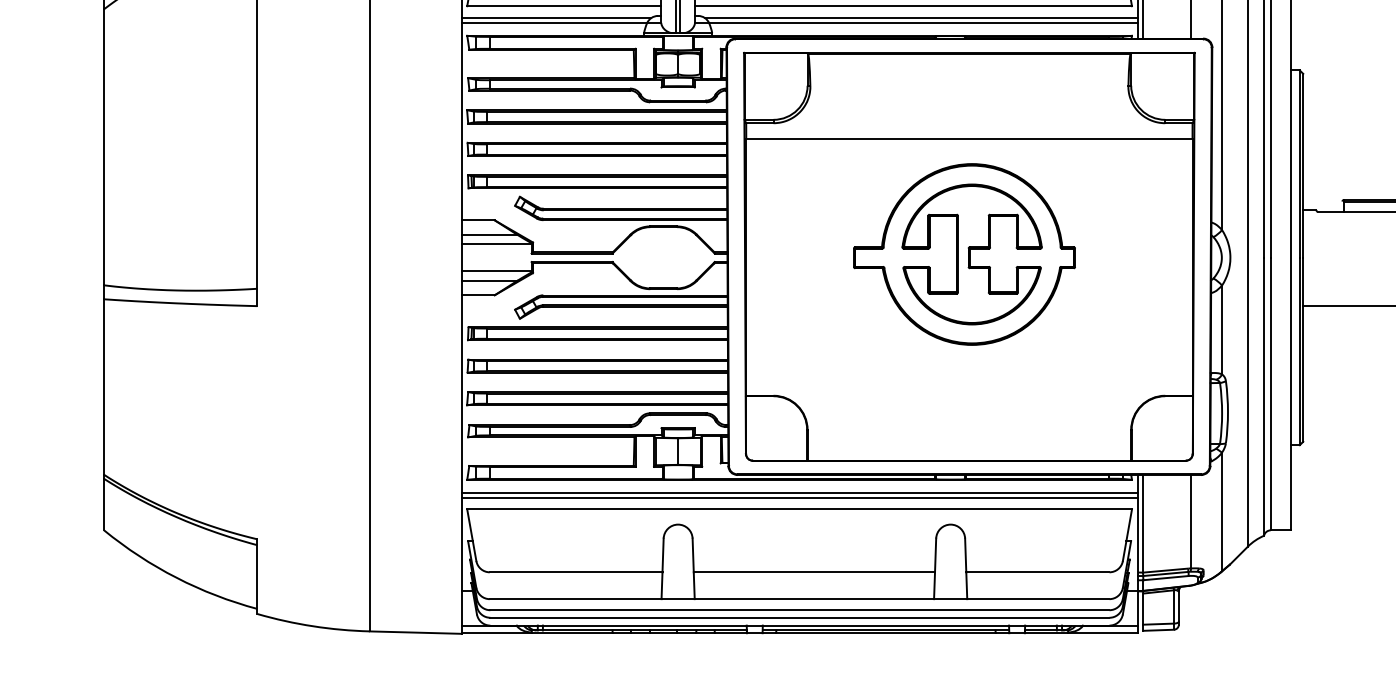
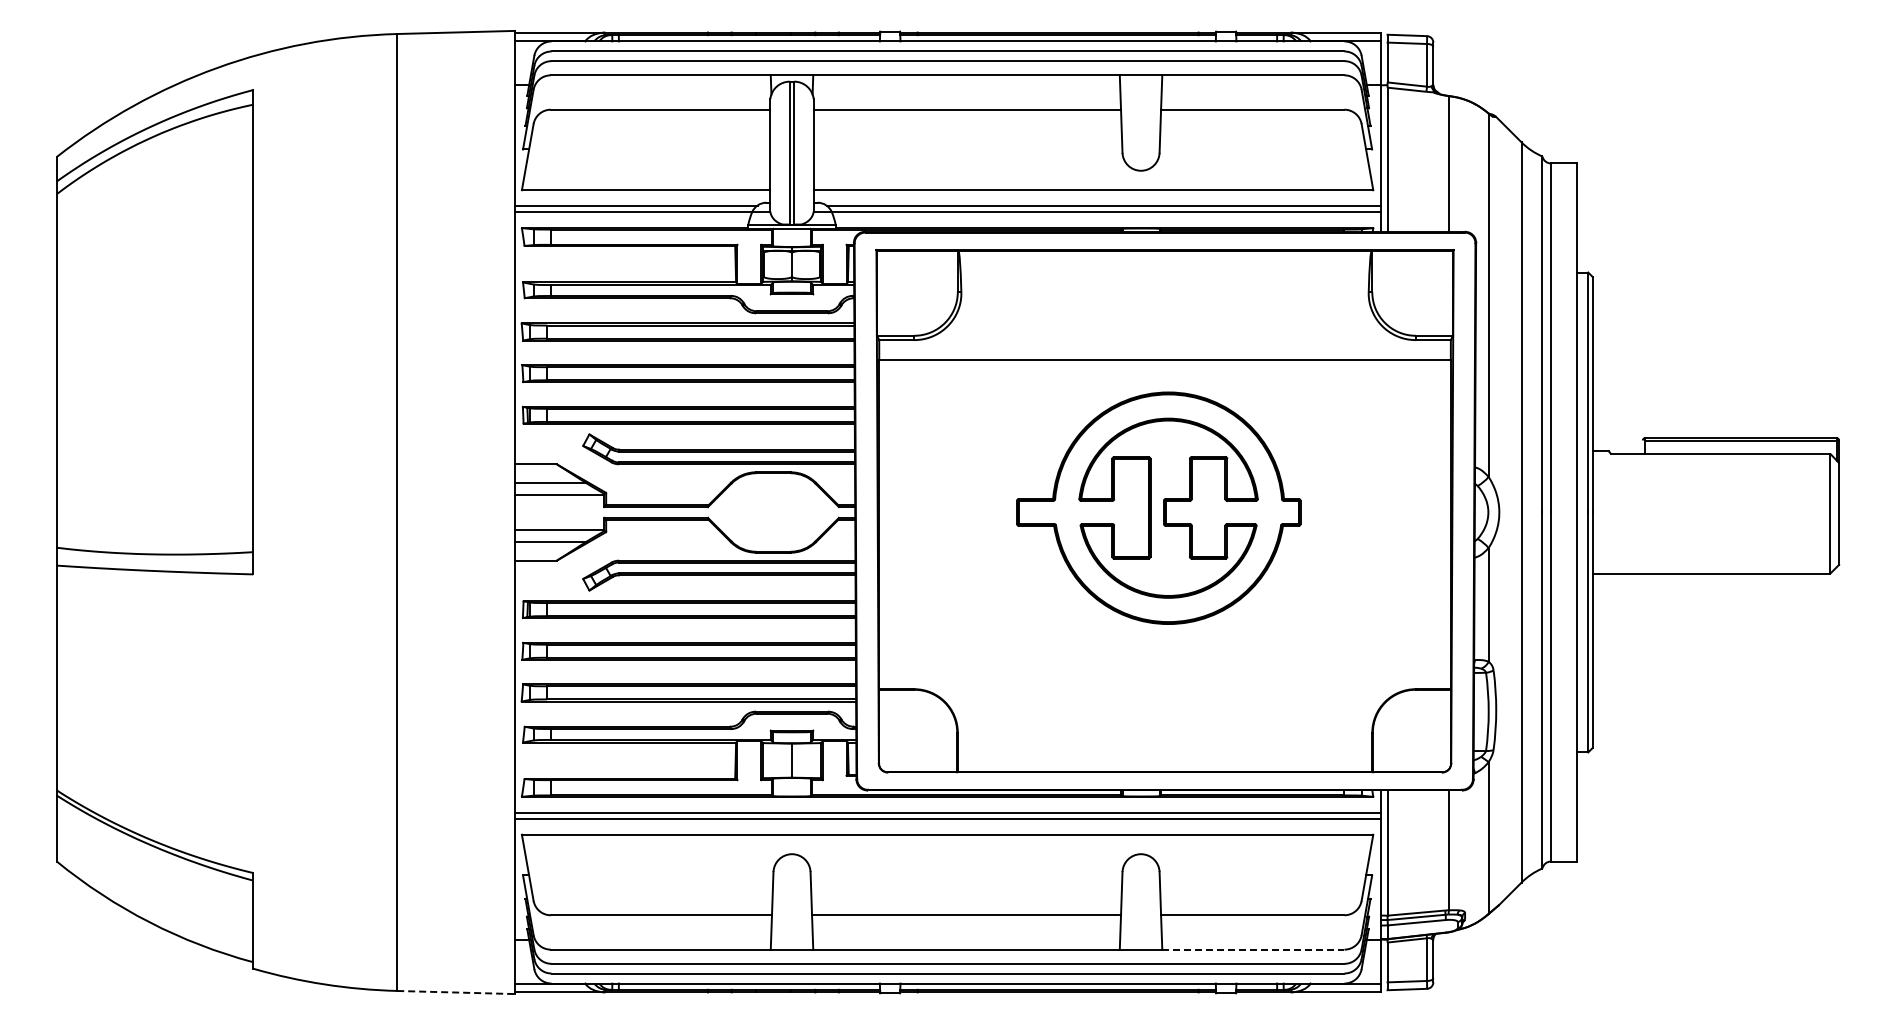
line: (1038, 599) -> (1253, 949), solid -> dashed
line: (416, 632) -> (456, 992), solid -> dashed

